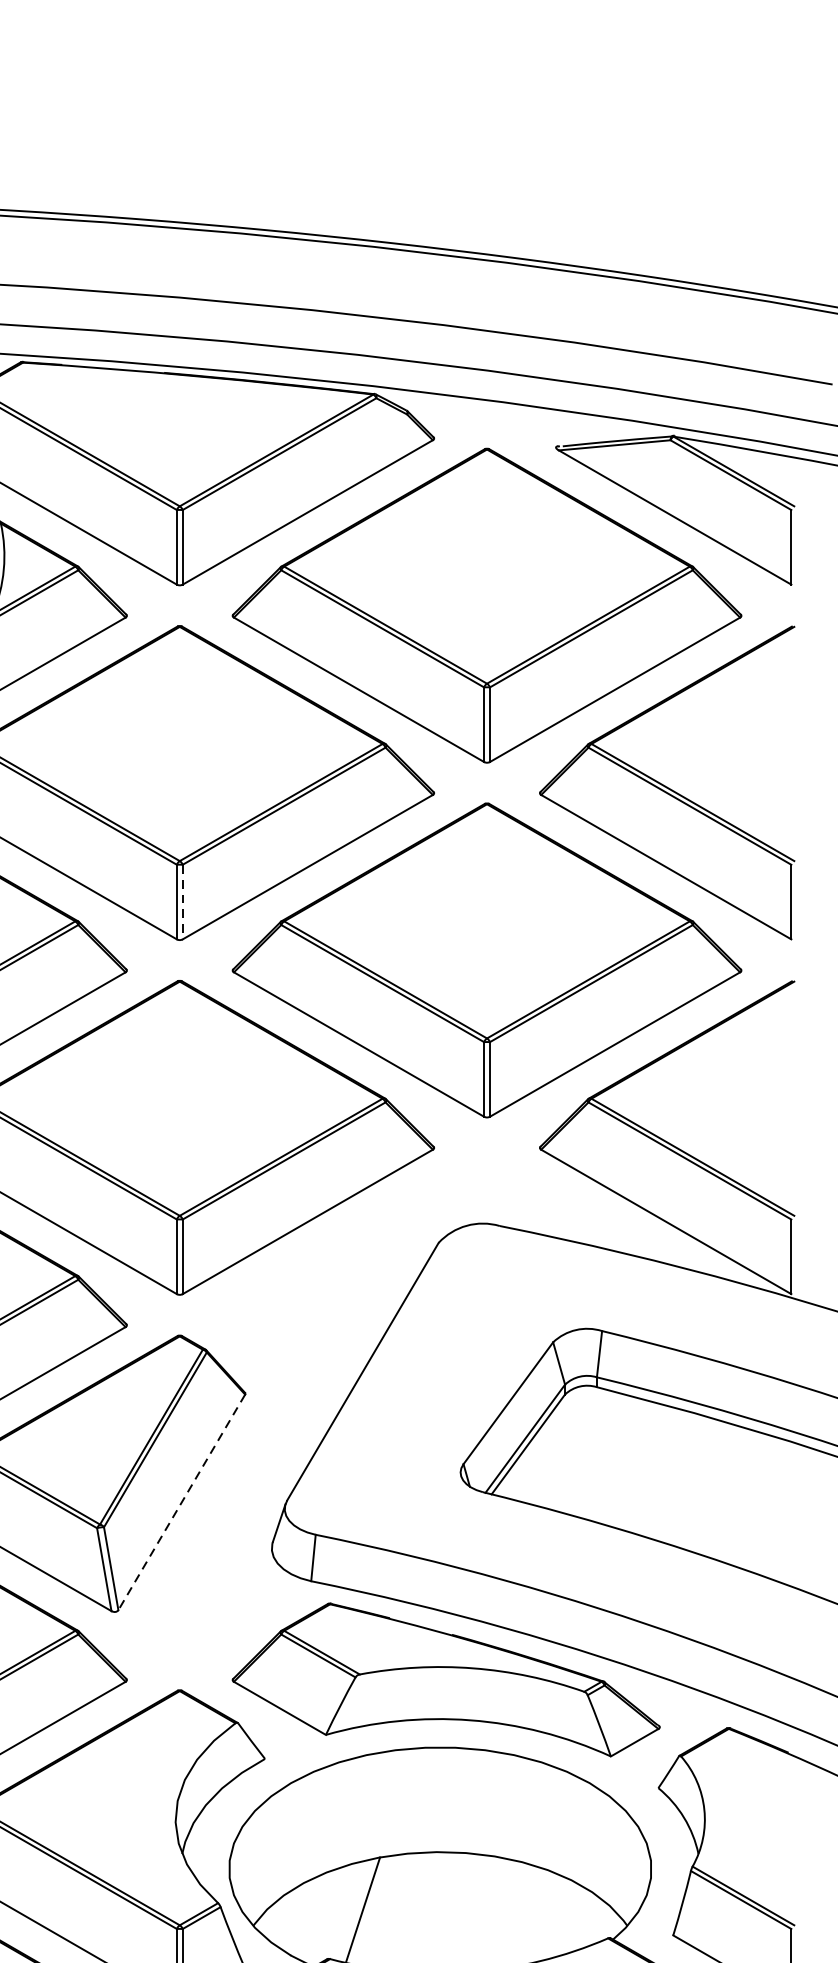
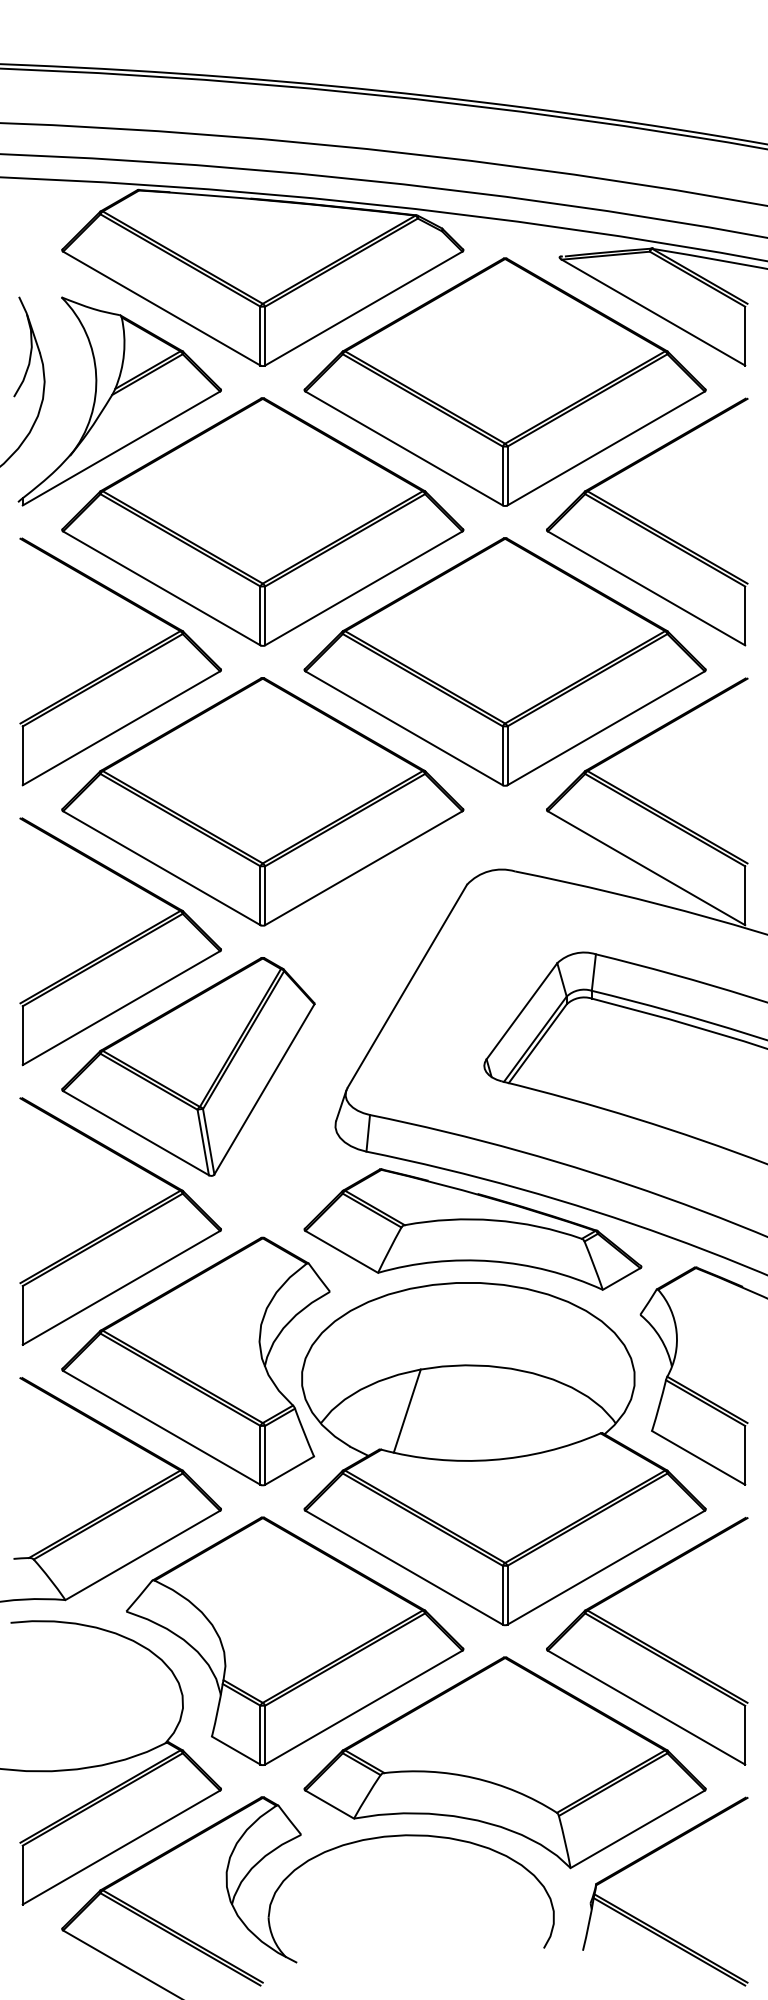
line: (183, 902) -> (265, 616), dashed -> solid
line: (181, 1502) -> (264, 1089), dashed -> solid

